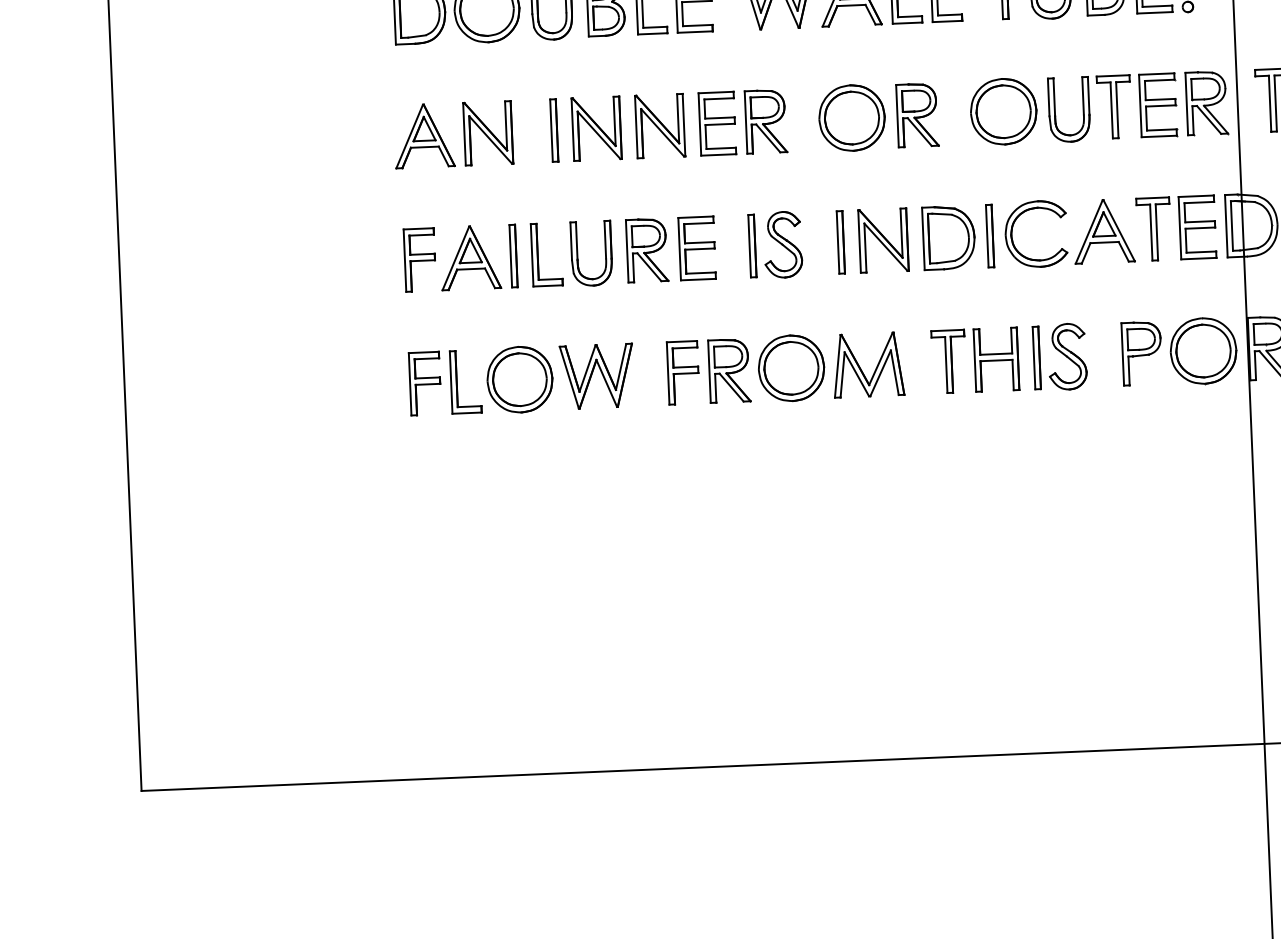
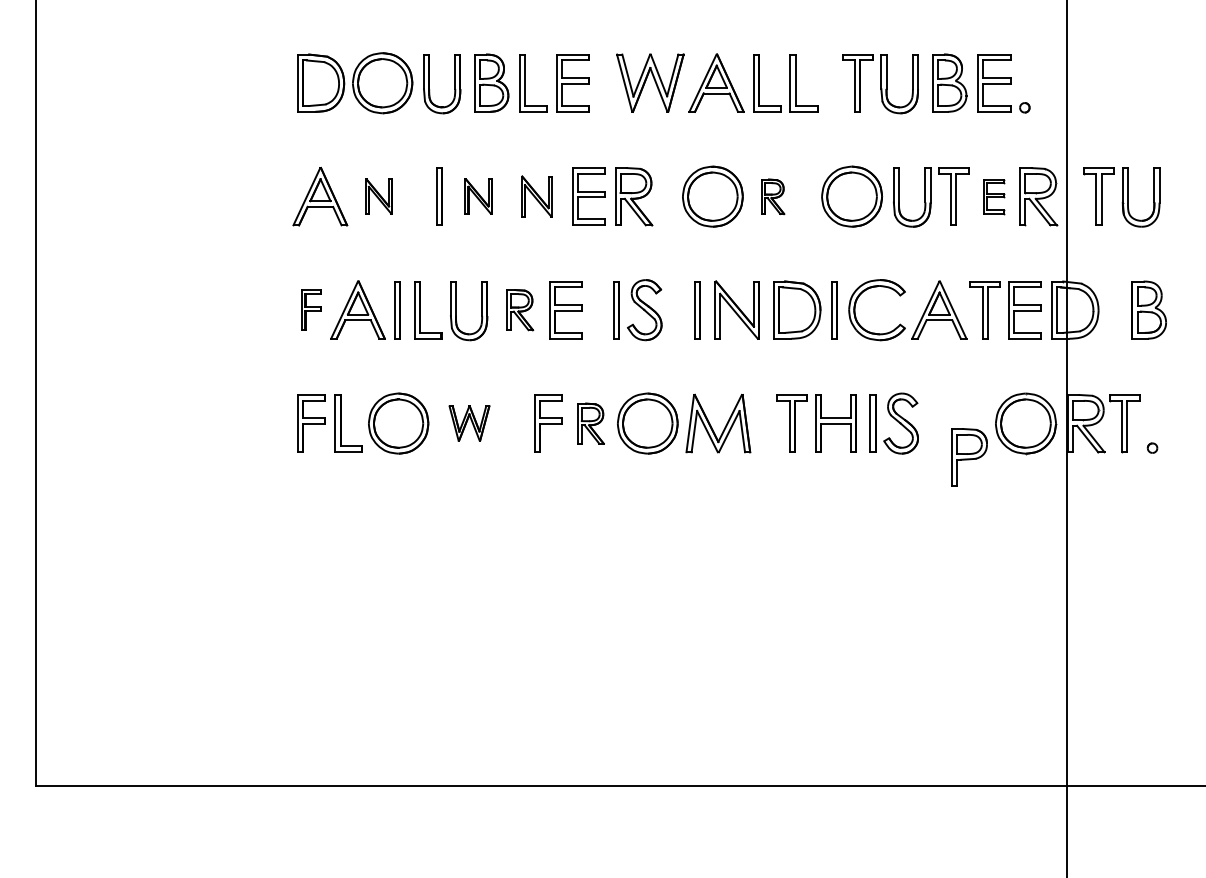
part: (1158, 105) -> (994, 196), size x0.6
part: (918, 115) -> (773, 196), size x0.6
part: (659, 125) -> (536, 196), size x0.7
part: (596, 128) -> (478, 196), size x0.6
part: (487, 133) -> (378, 196), size x0.6
part: (647, 249) -> (520, 309), size x0.7
part: (419, 260) -> (311, 310), size x0.7
part: (1142, 353) -> (969, 457), moved
part: (730, 370) -> (591, 423), size x0.7
part: (597, 376) -> (469, 423), size x0.6

